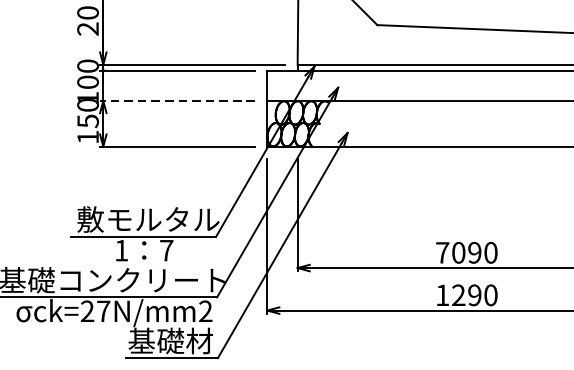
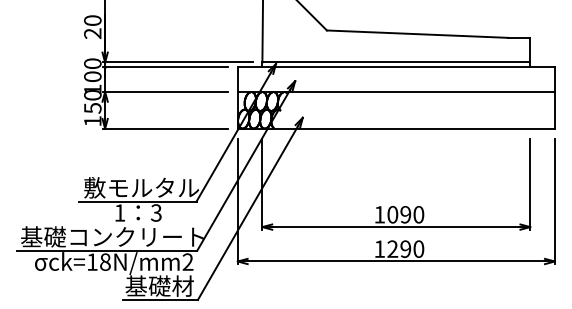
line: (177, 100) -> (165, 91), dashed -> solid
text: (166, 250) -> (156, 212), 7 -> 3
text: (442, 252) -> (379, 214), 7090 -> 1090
text: (95, 310) -> (98, 261), ck=27N/mm2 -> ck=18N/mm2

